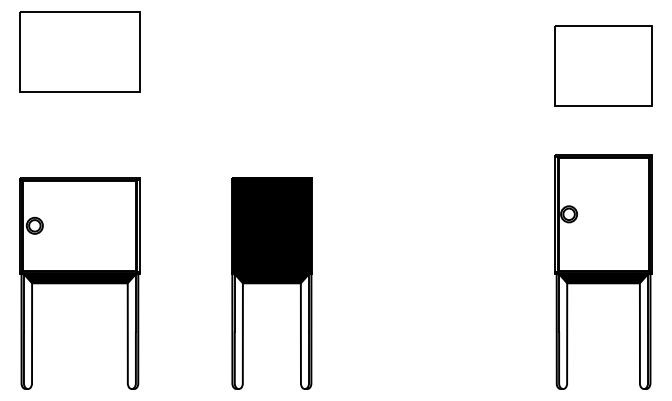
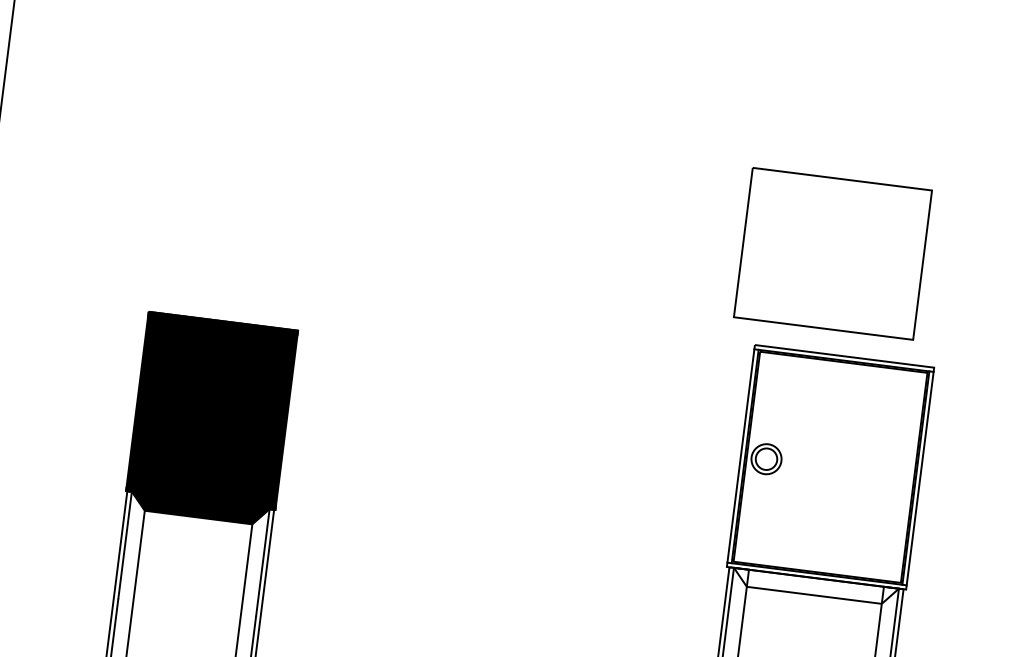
part: (603, 65) -> (832, 252), moved
fill: (603, 278) -> (815, 586), removed

